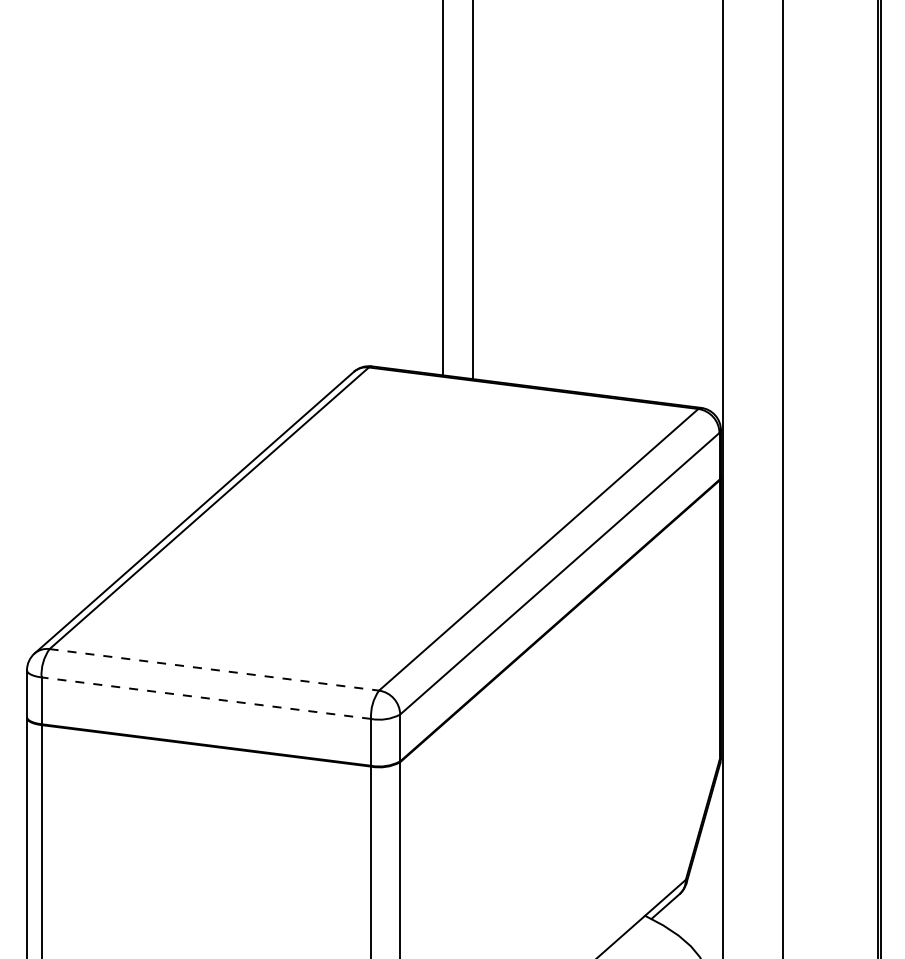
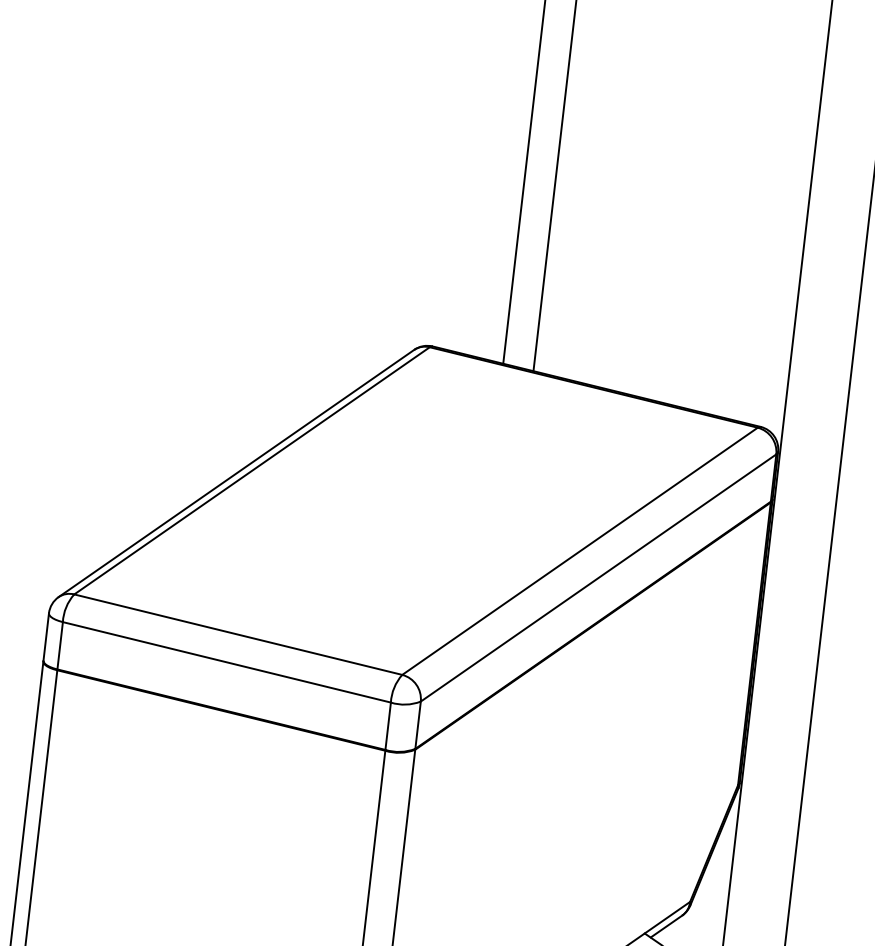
line: (214, 669) -> (238, 634), dashed -> solid
line: (205, 698) -> (226, 662), dashed -> solid

